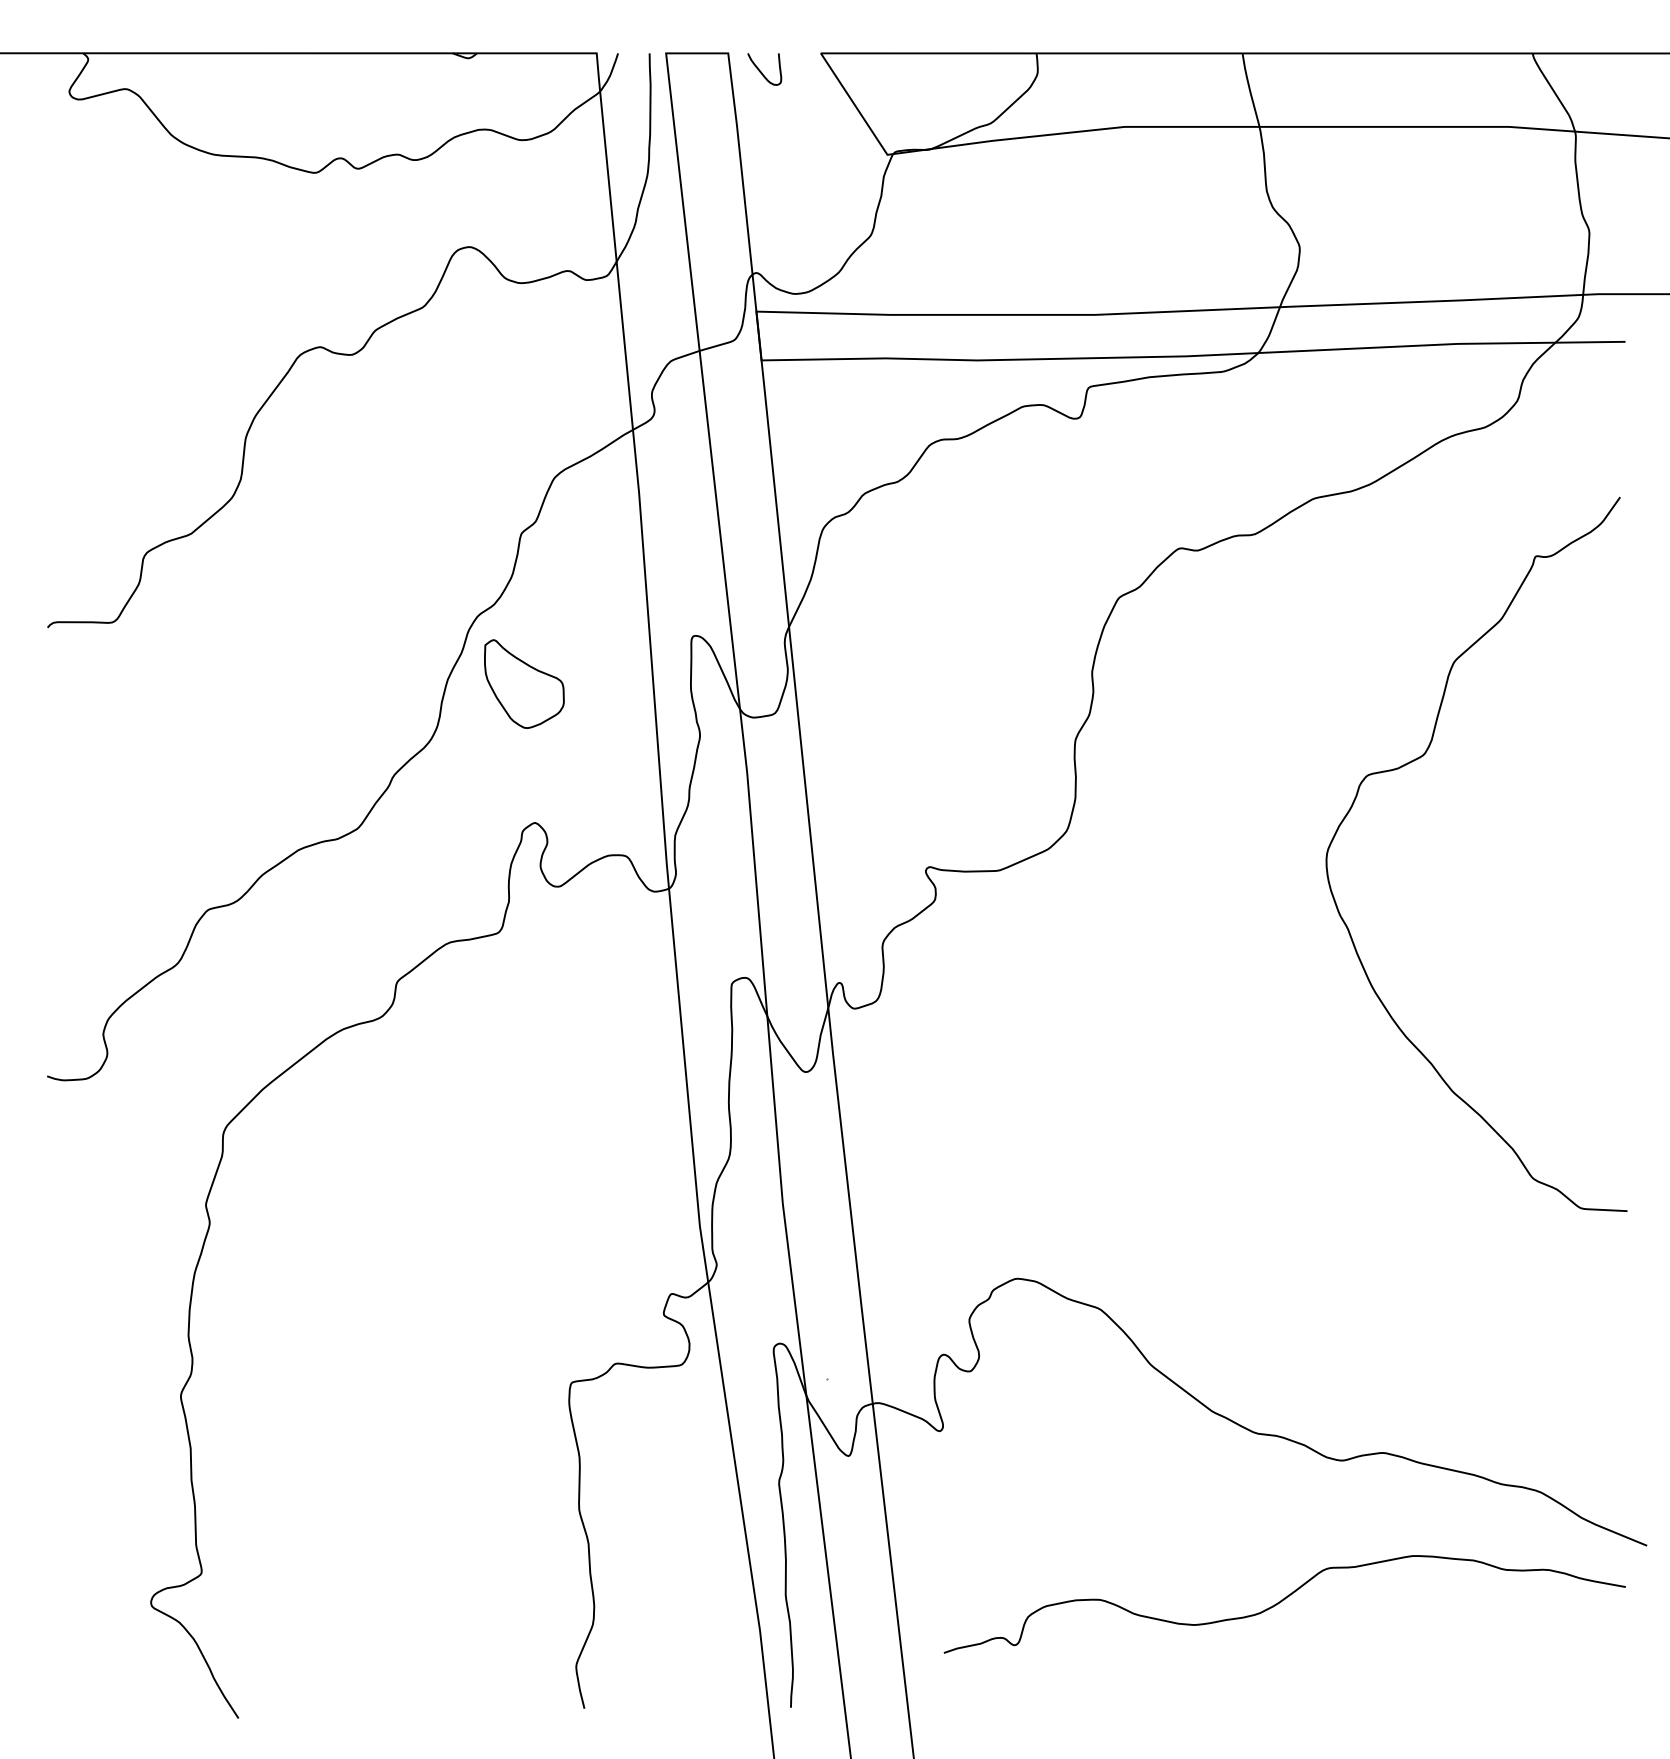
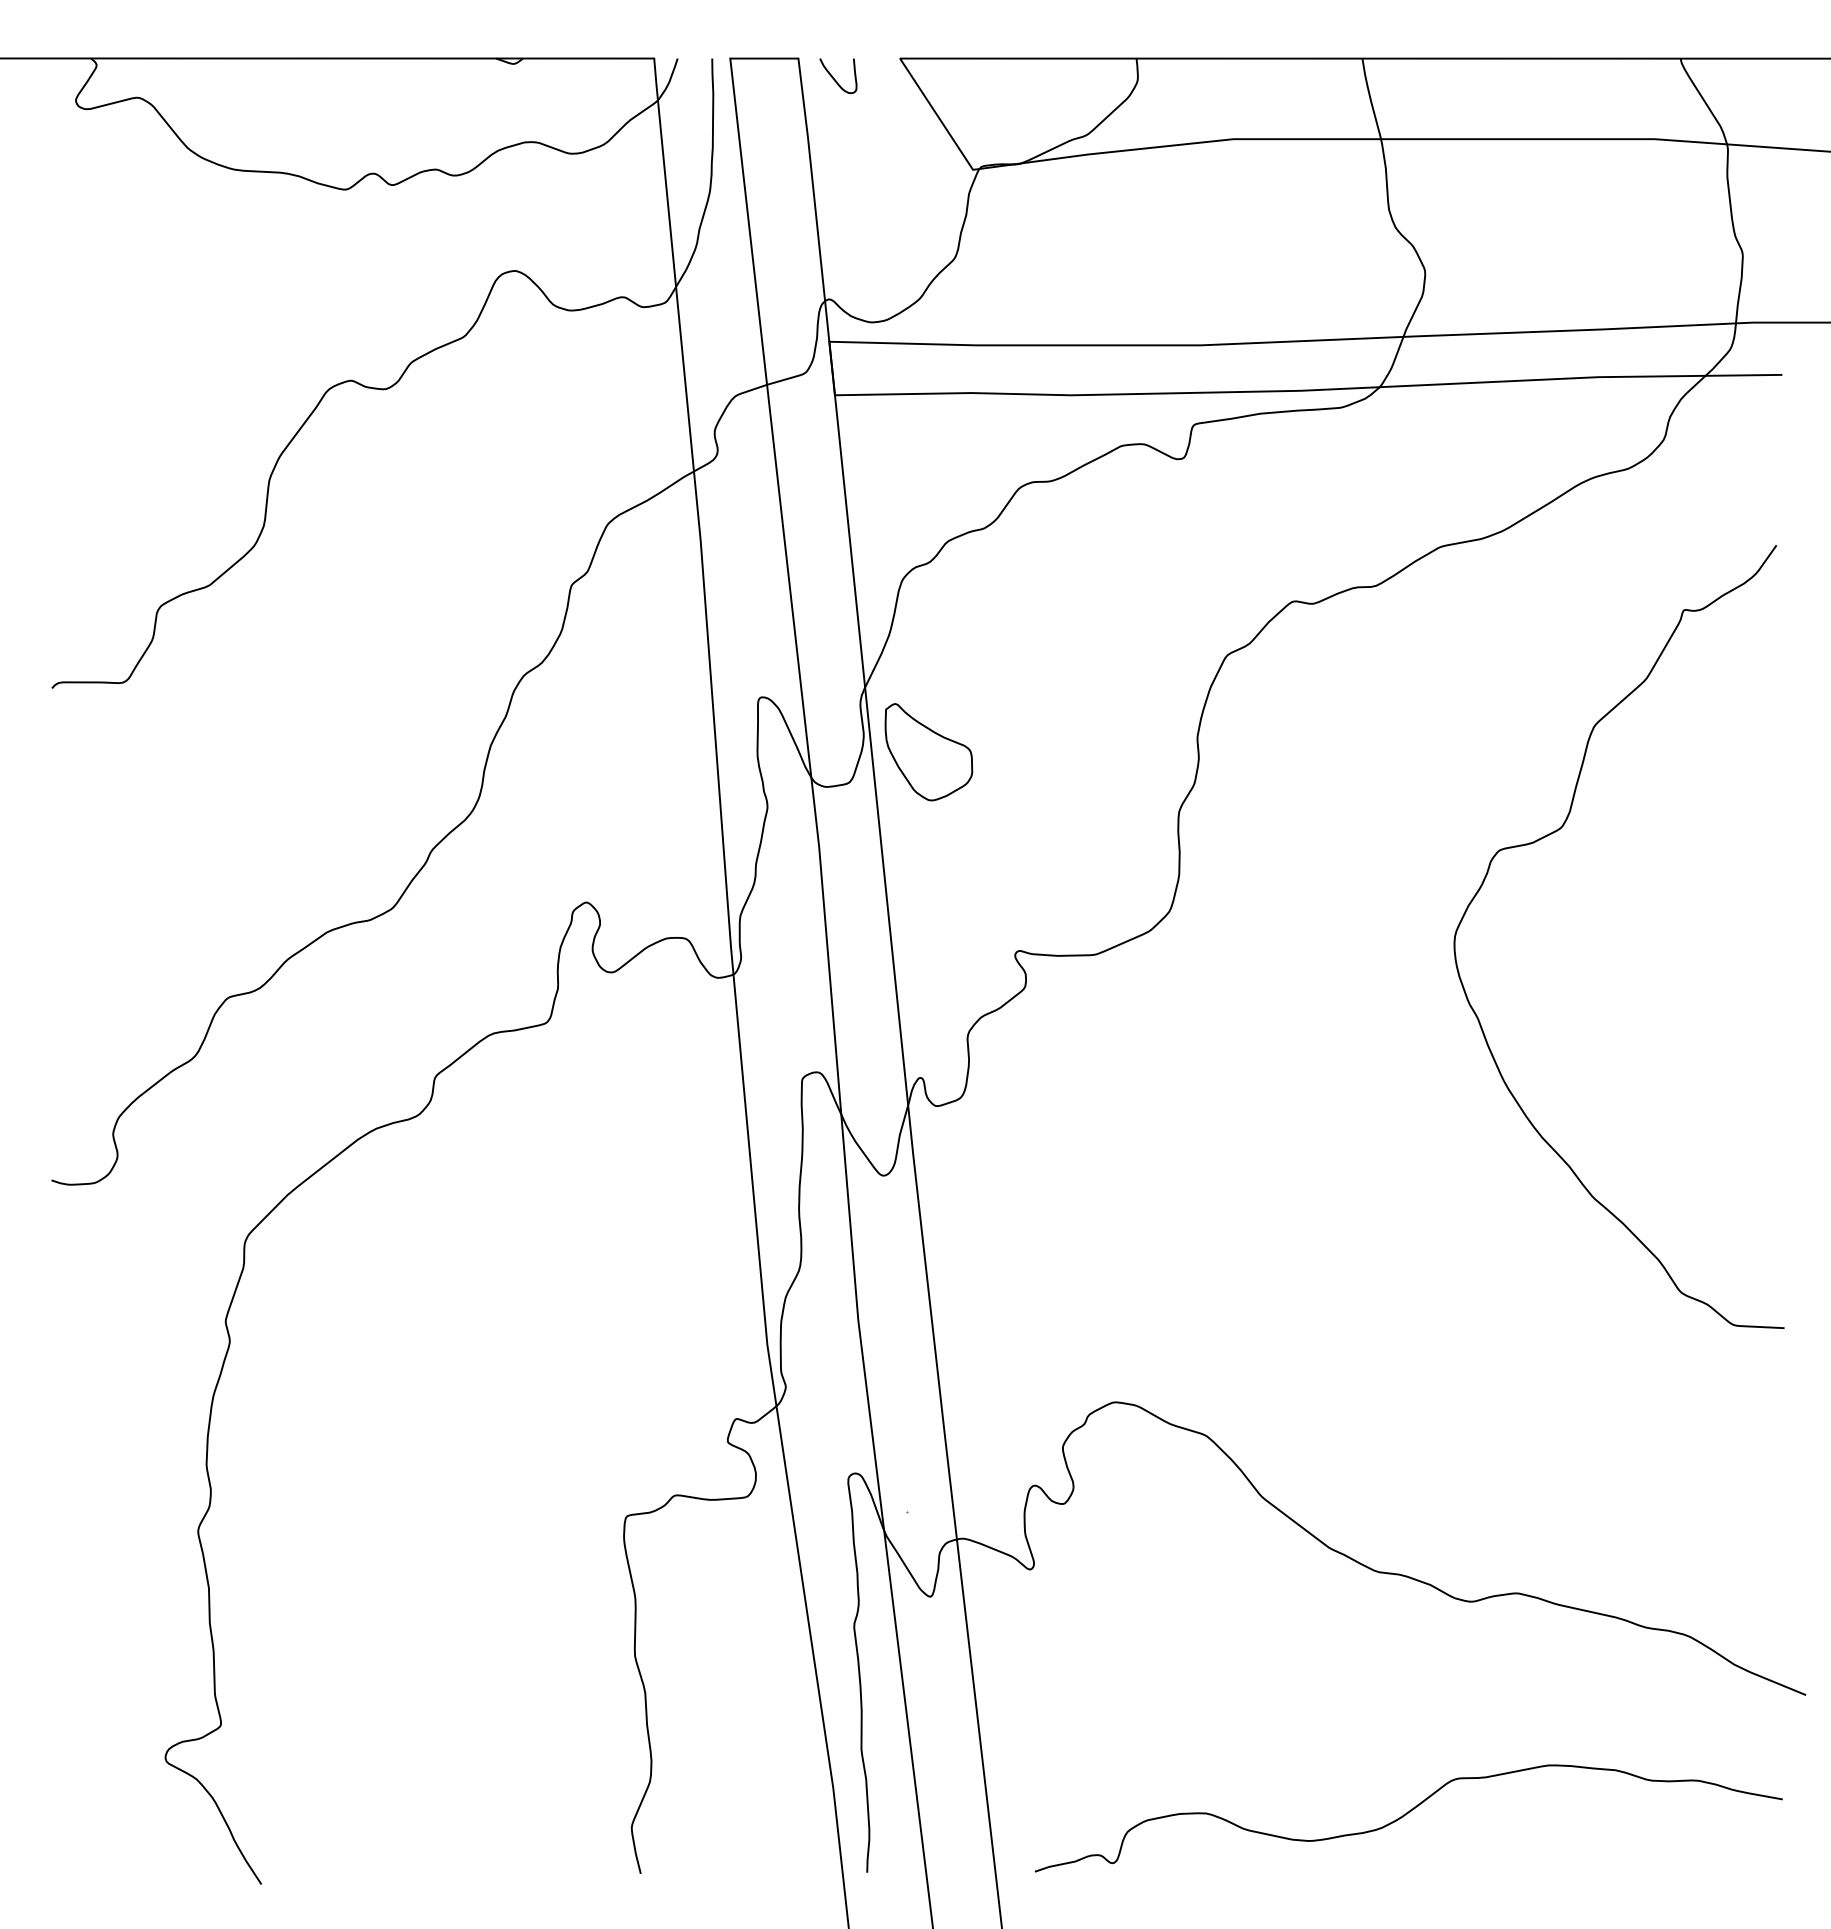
part: (524, 684) -> (928, 752), moved
curve: (1283, 1600) -> (1407, 1814), moved

